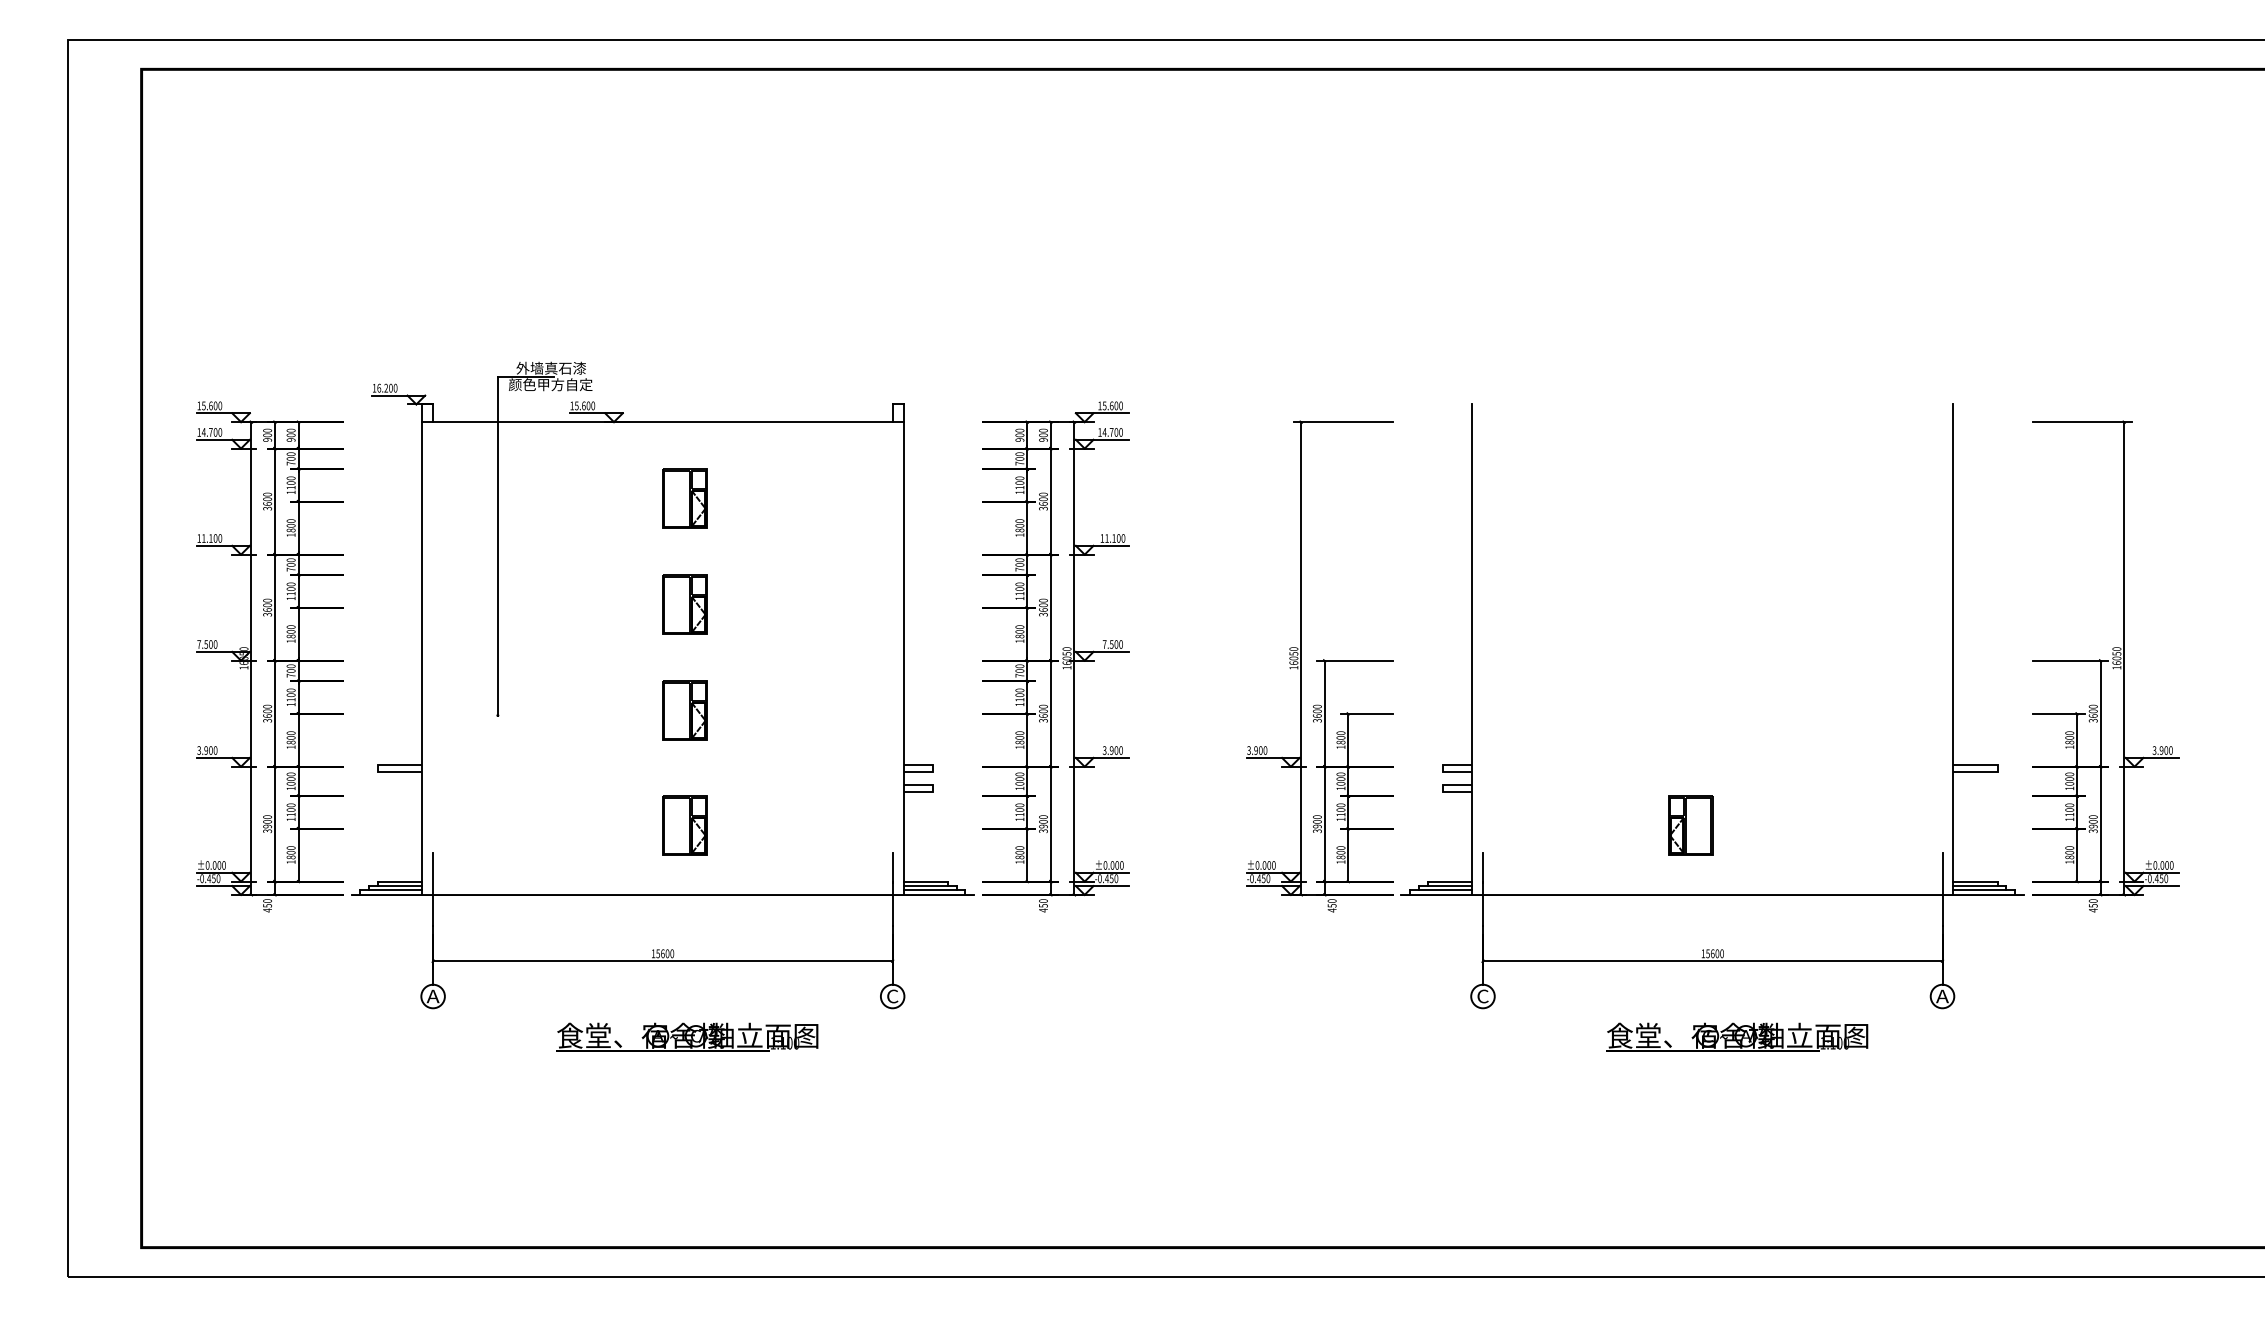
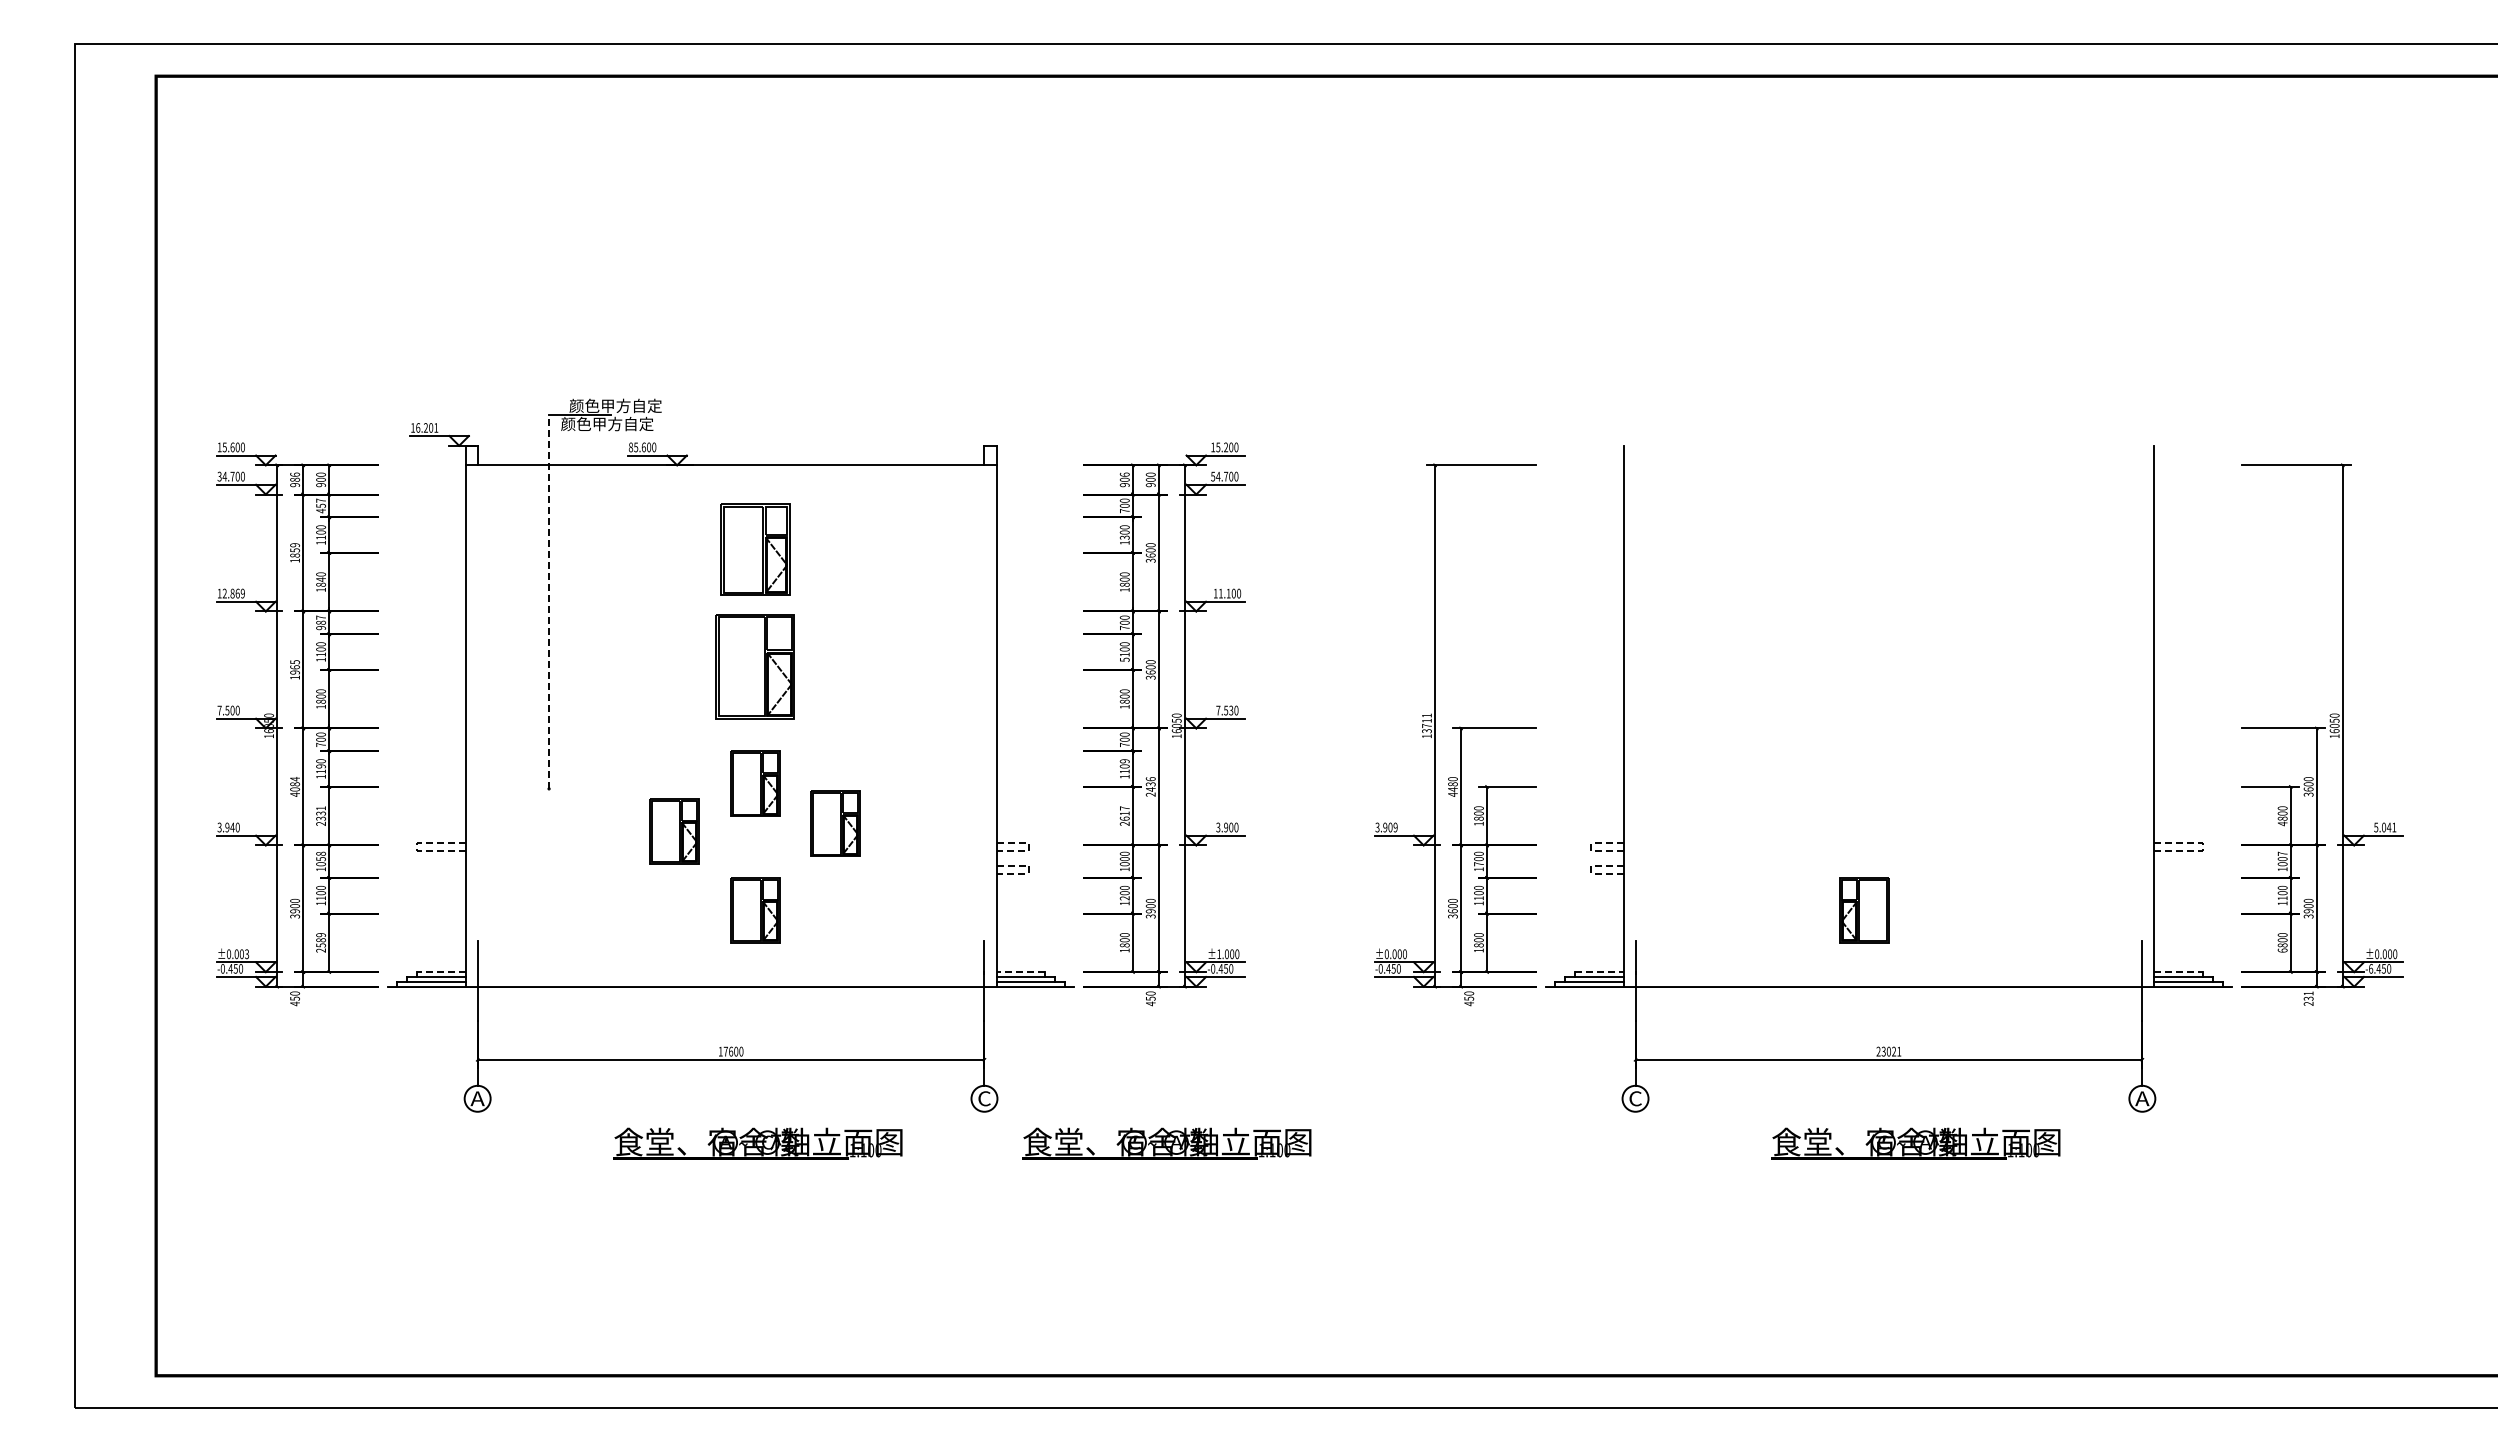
text: (558, 367) -> (615, 405), 外墙真石漆 -> 颜色甲方自定
text: (395, 387) -> (436, 427), 16.200 -> 16.201
text: (571, 405) -> (630, 447), 15.600 -> 85.600
text: (1112, 405) -> (1226, 447), 15.600 -> 15.200
text: (1019, 430) -> (1124, 474), 900 -> 906
text: (199, 432) -> (219, 476), 14.700 -> 34.700
text: (267, 432) -> (294, 476), 900 -> 986
text: (1100, 432) -> (1213, 476), 14.700 -> 54.700
text: (290, 458) -> (320, 505), 700 -> 457
text: (1019, 487) -> (1124, 537), 1100 -> 1300
part: (685, 498) -> (755, 549), size x1.4
text: (267, 501) -> (294, 552), 3600 -> 1859
text: (290, 525) -> (320, 579), 1800 -> 1840
text: (211, 538) -> (233, 593), 11.100 -> 12.869
line: (498, 546) -> (549, 602), solid -> dashed
text: (291, 564) -> (321, 622), 700 -> 987
text: (1019, 598) -> (1124, 659), 1100 -> 5100
part: (685, 604) -> (755, 666), size x1.6
text: (267, 607) -> (294, 669), 3600 -> 1965
text: (1116, 644) -> (1231, 710), 7.500 -> 7.530
text: (1293, 656) -> (1426, 723), 16050 -> 13711
text: (1019, 690) -> (1124, 761), 1100 -> 1109
text: (290, 695) -> (320, 766), 1100 -> 1190
text: (267, 713) -> (295, 786), 3600 -> 4084
text: (1043, 713) -> (1150, 786), 3600 -> 2436
text: (1317, 716) -> (1452, 789), 3600 -> 4480
text: (291, 739) -> (321, 815), 1800 -> 2331
text: (1019, 739) -> (1124, 815), 1800 -> 2617
part: (757, 746) -> (835, 823), added
text: (2069, 746) -> (2282, 823), 1800 -> 4800
text: (210, 750) -> (232, 827), 3.900 -> 3.940
text: (1265, 750) -> (1395, 827), 3.900 -> 3.909
text: (2162, 750) -> (2385, 827), 3.900 -> 5.041
part: (611, 754) -> (674, 831), added
line: (377, 768) -> (416, 847), solid -> dashed
line: (932, 768) -> (1028, 847), solid -> dashed
line: (1443, 768) -> (1591, 847), solid -> dashed
line: (1997, 768) -> (2203, 847), solid -> dashed
text: (2069, 774) -> (2282, 853), 1000 -> 1007
text: (290, 776) -> (320, 856), 1000 -> 1058
text: (1340, 784) -> (1478, 864), 1000 -> 1700
line: (932, 788) -> (1028, 869), solid -> dashed
line: (1443, 788) -> (1591, 869), solid -> dashed
text: (1019, 814) -> (1124, 898), 1100 -> 1200
text: (1317, 826) -> (1452, 911), 3900 -> 3600
text: (290, 854) -> (320, 942), 1800 -> 2589
text: (2069, 862) -> (2282, 950), 1800 -> 6800
text: (224, 864) -> (247, 953), ±0.000 -> ±0.003
text: (1105, 865) -> (1219, 954), ±0.000 -> ±1.000
text: (2150, 878) -> (2371, 968), -0.450 -> -6.450
line: (399, 882) -> (440, 972), solid -> dashed
line: (925, 882) -> (1020, 972), solid -> dashed
line: (1450, 882) -> (1599, 972), solid -> dashed
line: (1976, 882) -> (2179, 972), solid -> dashed
text: (2093, 905) -> (2308, 998), 450 -> 231
text: (657, 953) -> (725, 1051), 15600 -> 17600
text: (1712, 953) -> (1888, 1051), 15600 -> 23021
part: (1057, 1037) -> (1166, 1143), added

